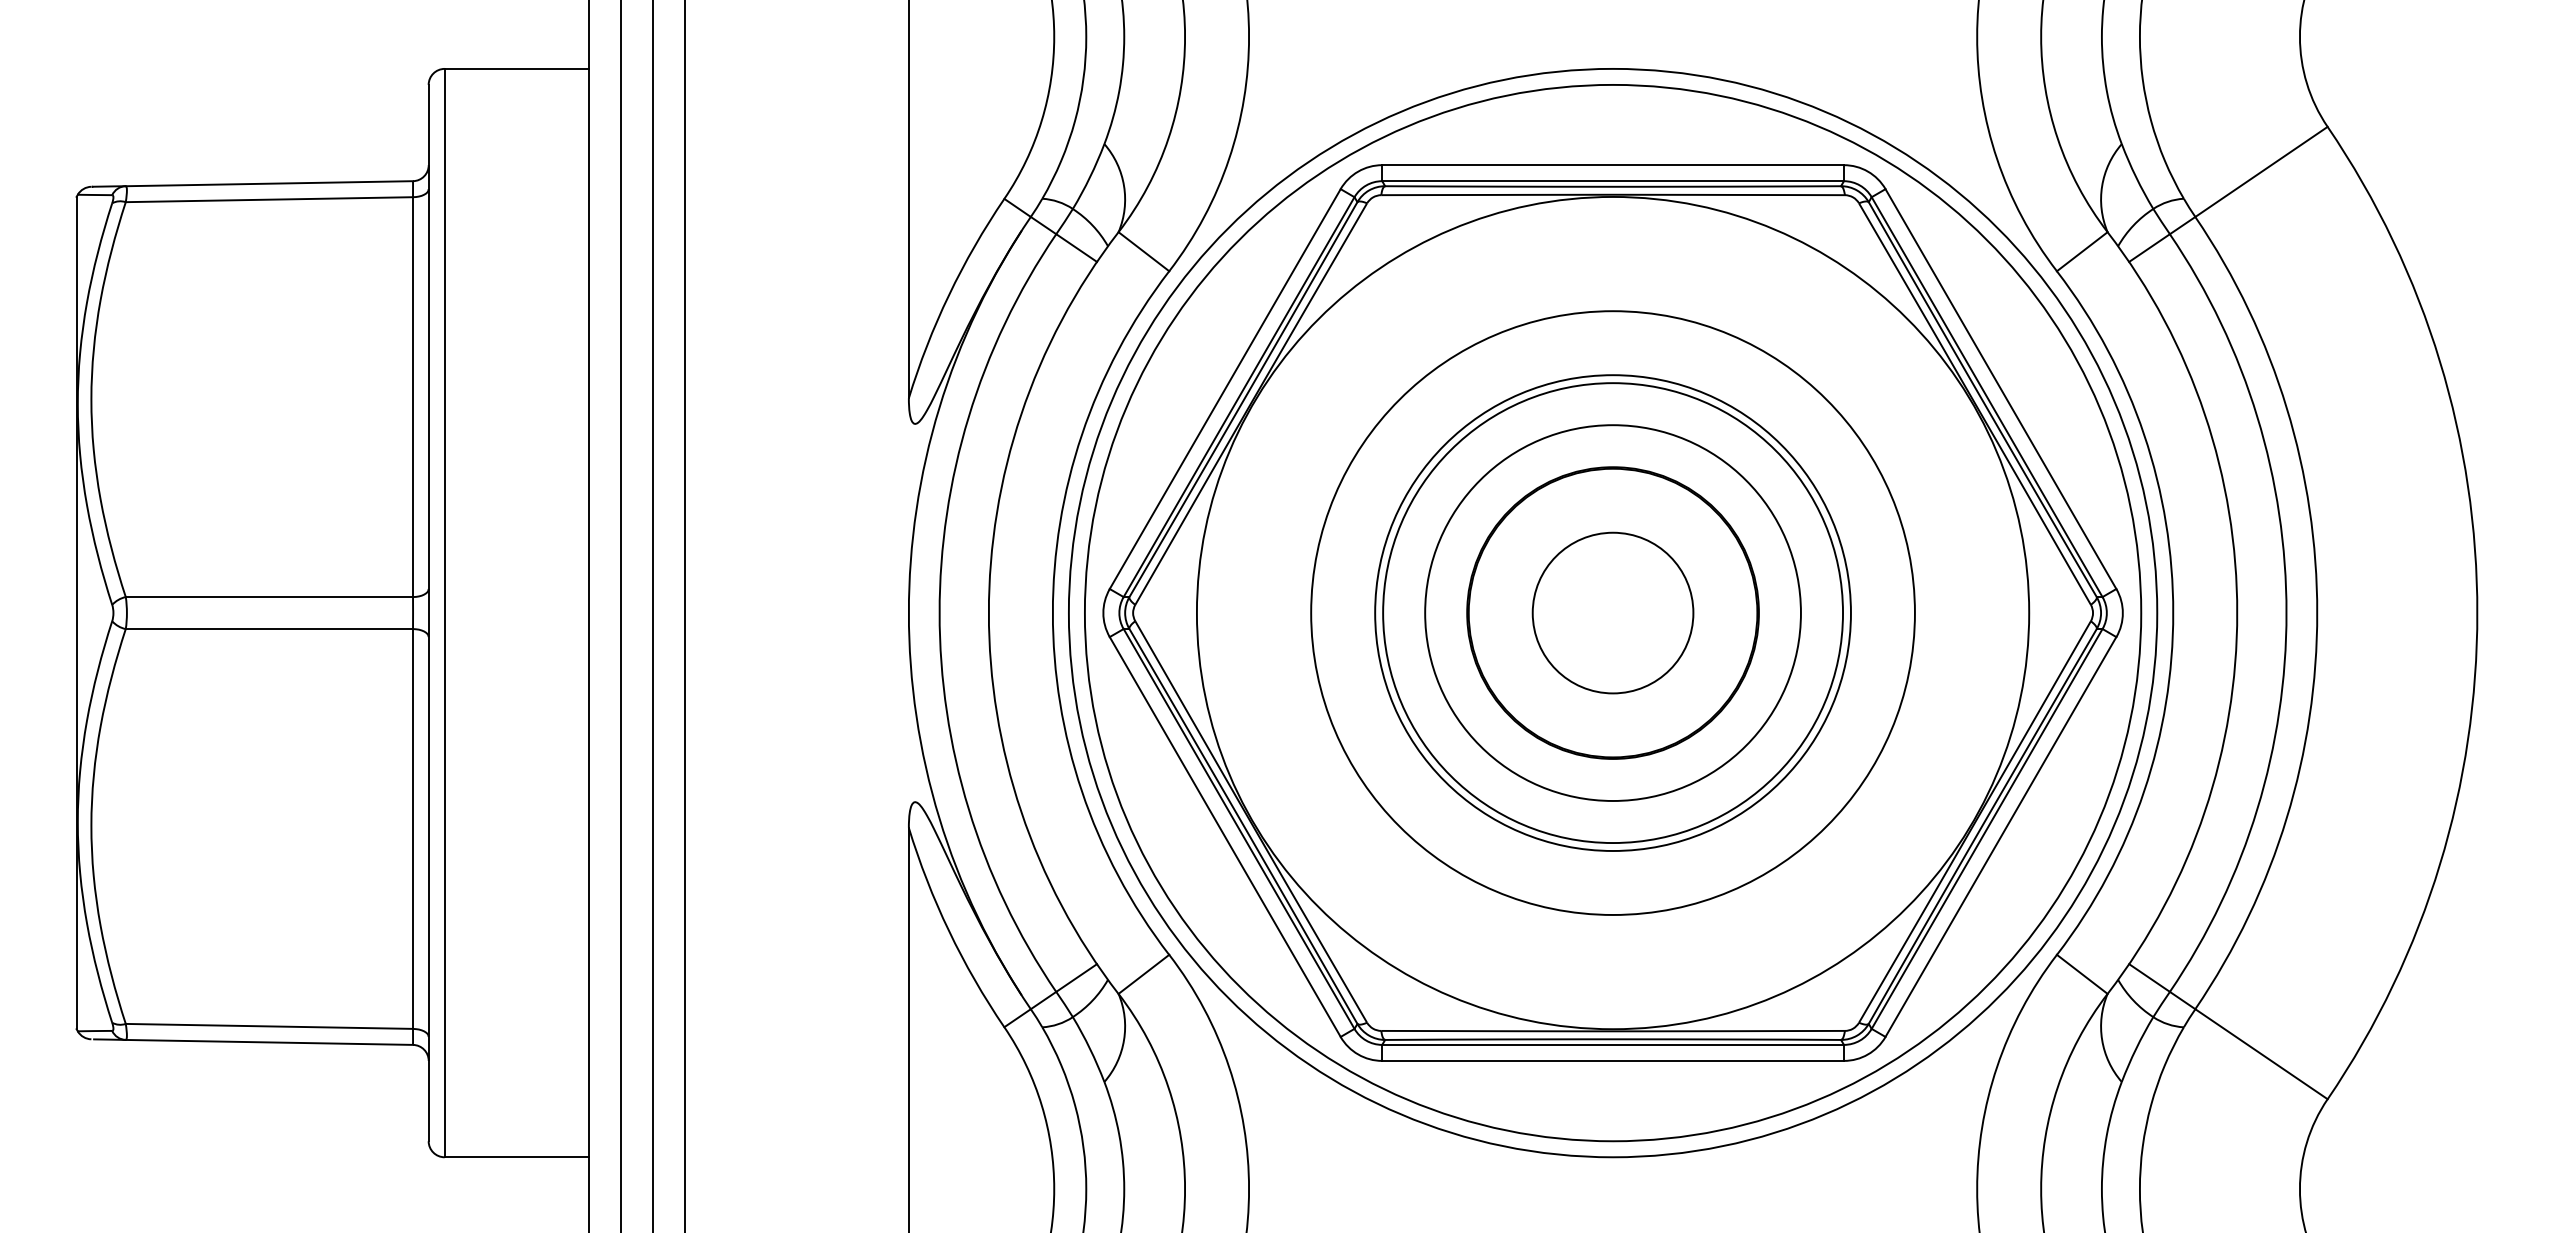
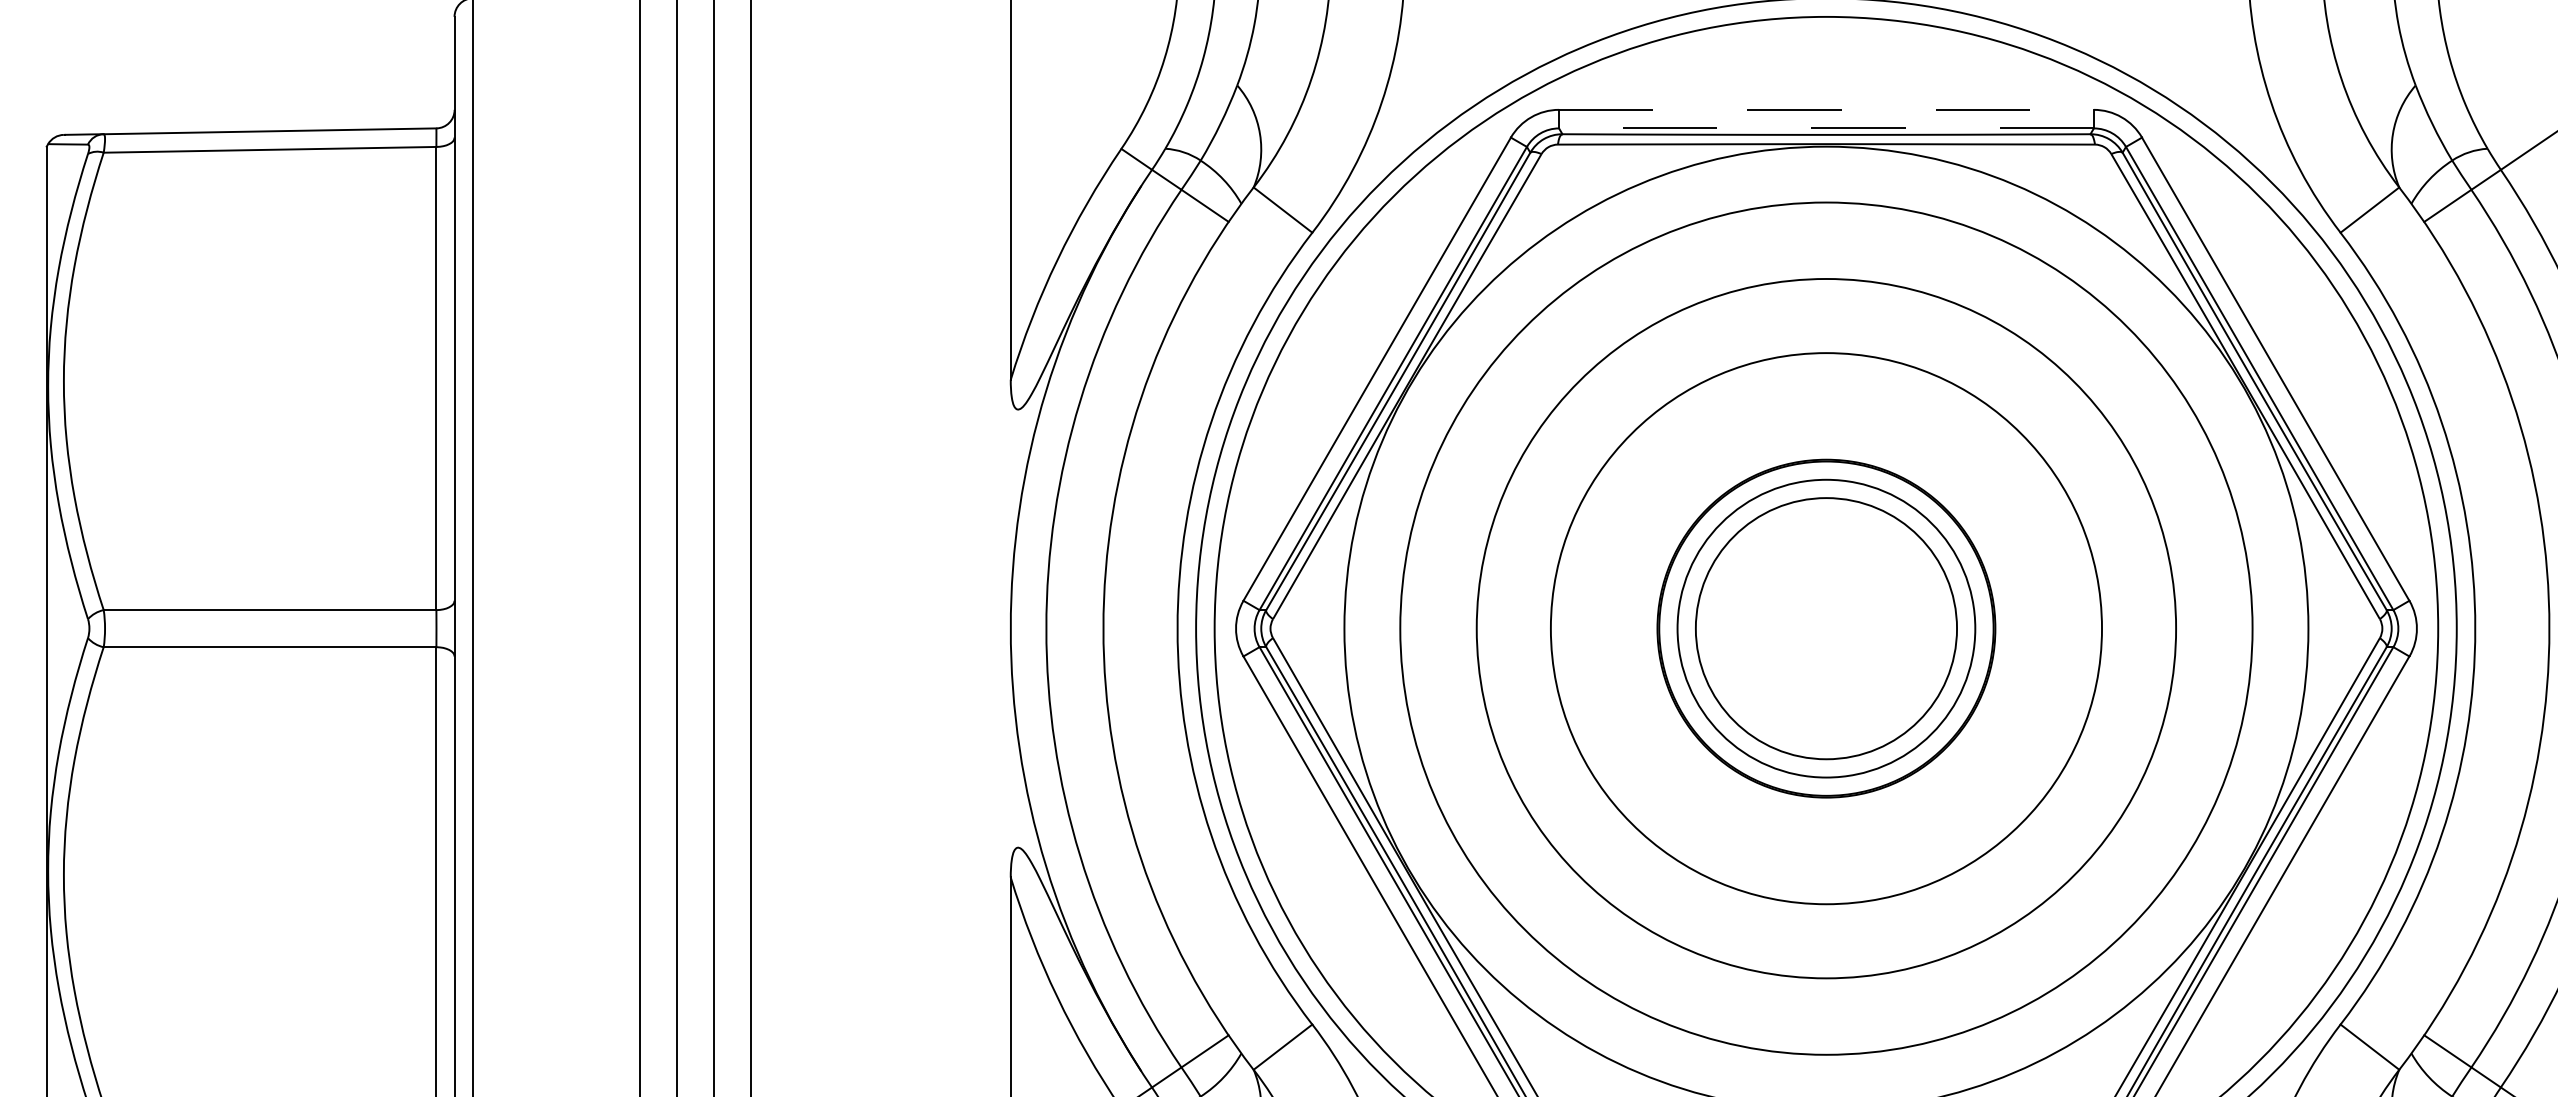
line: (1613, 165) -> (1826, 110), solid -> dashed
line: (1613, 181) -> (1826, 128), solid -> dashed
circle: (1612, 612) -> (1825, 627), size x0.6
circle: (1612, 612) -> (1825, 627), size x1.6
circle: (1613, 613) -> (1826, 629), size x1.6

